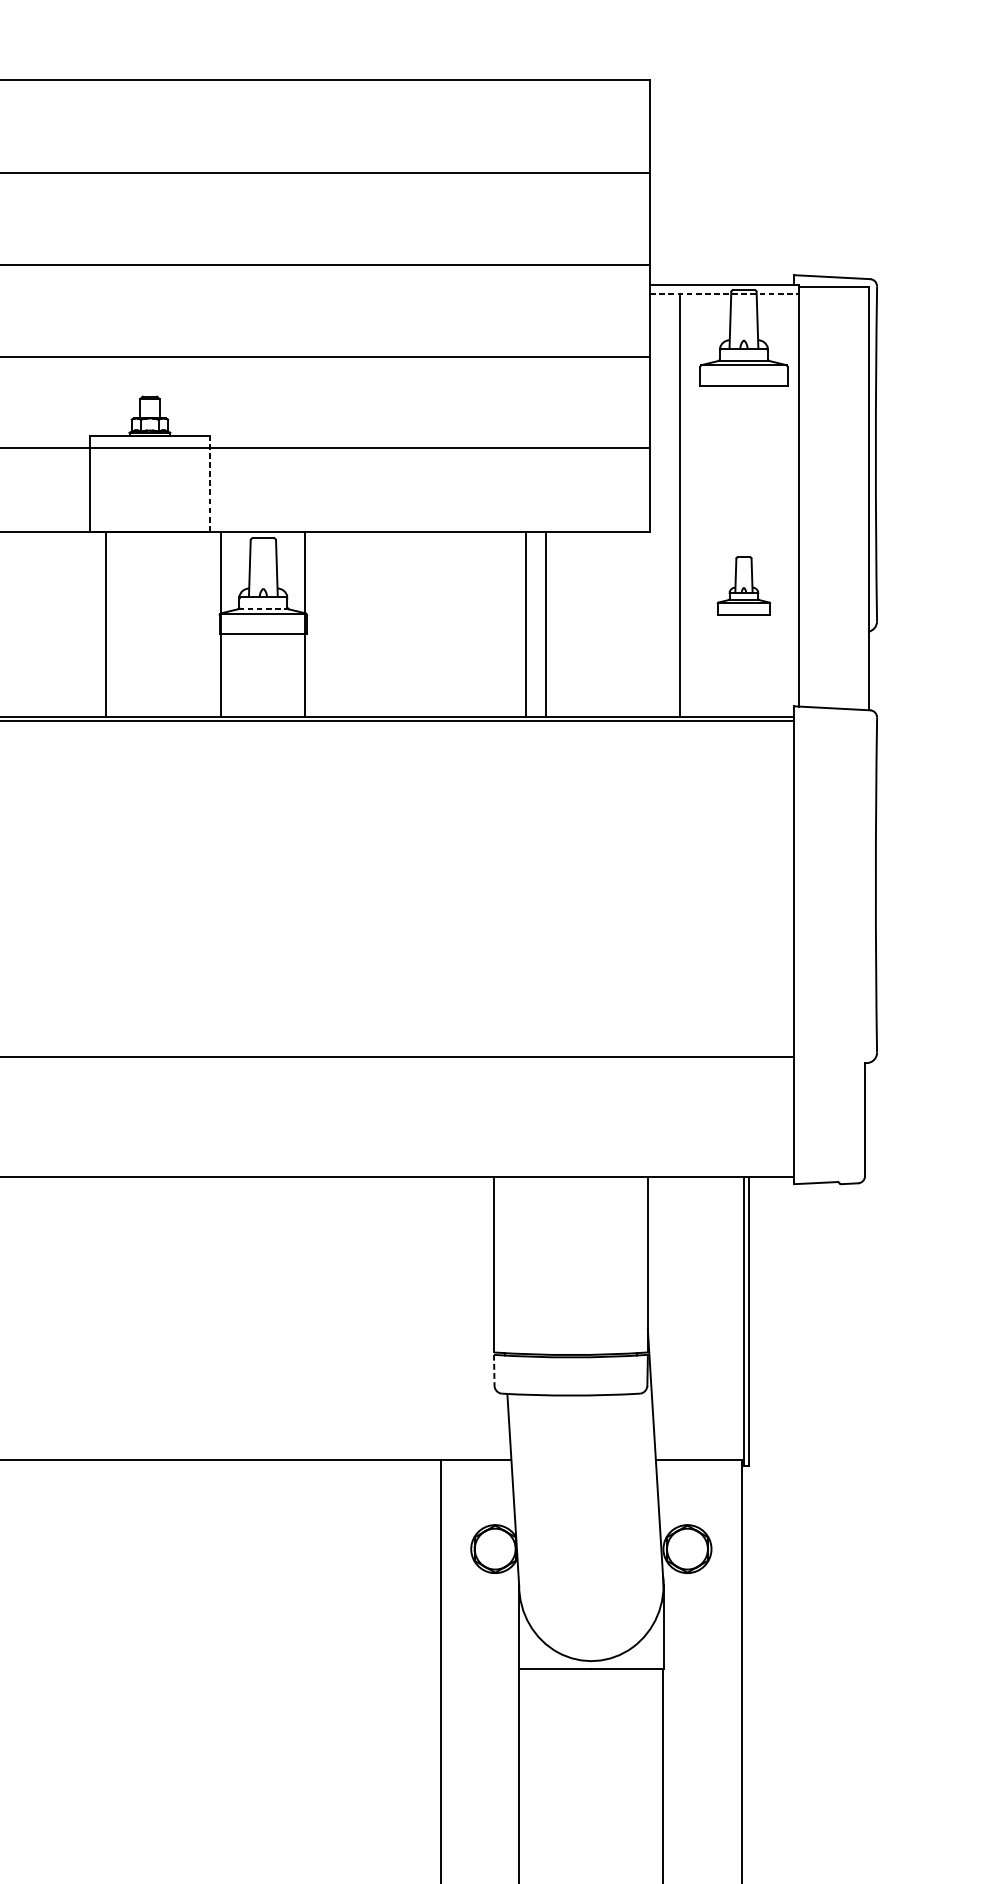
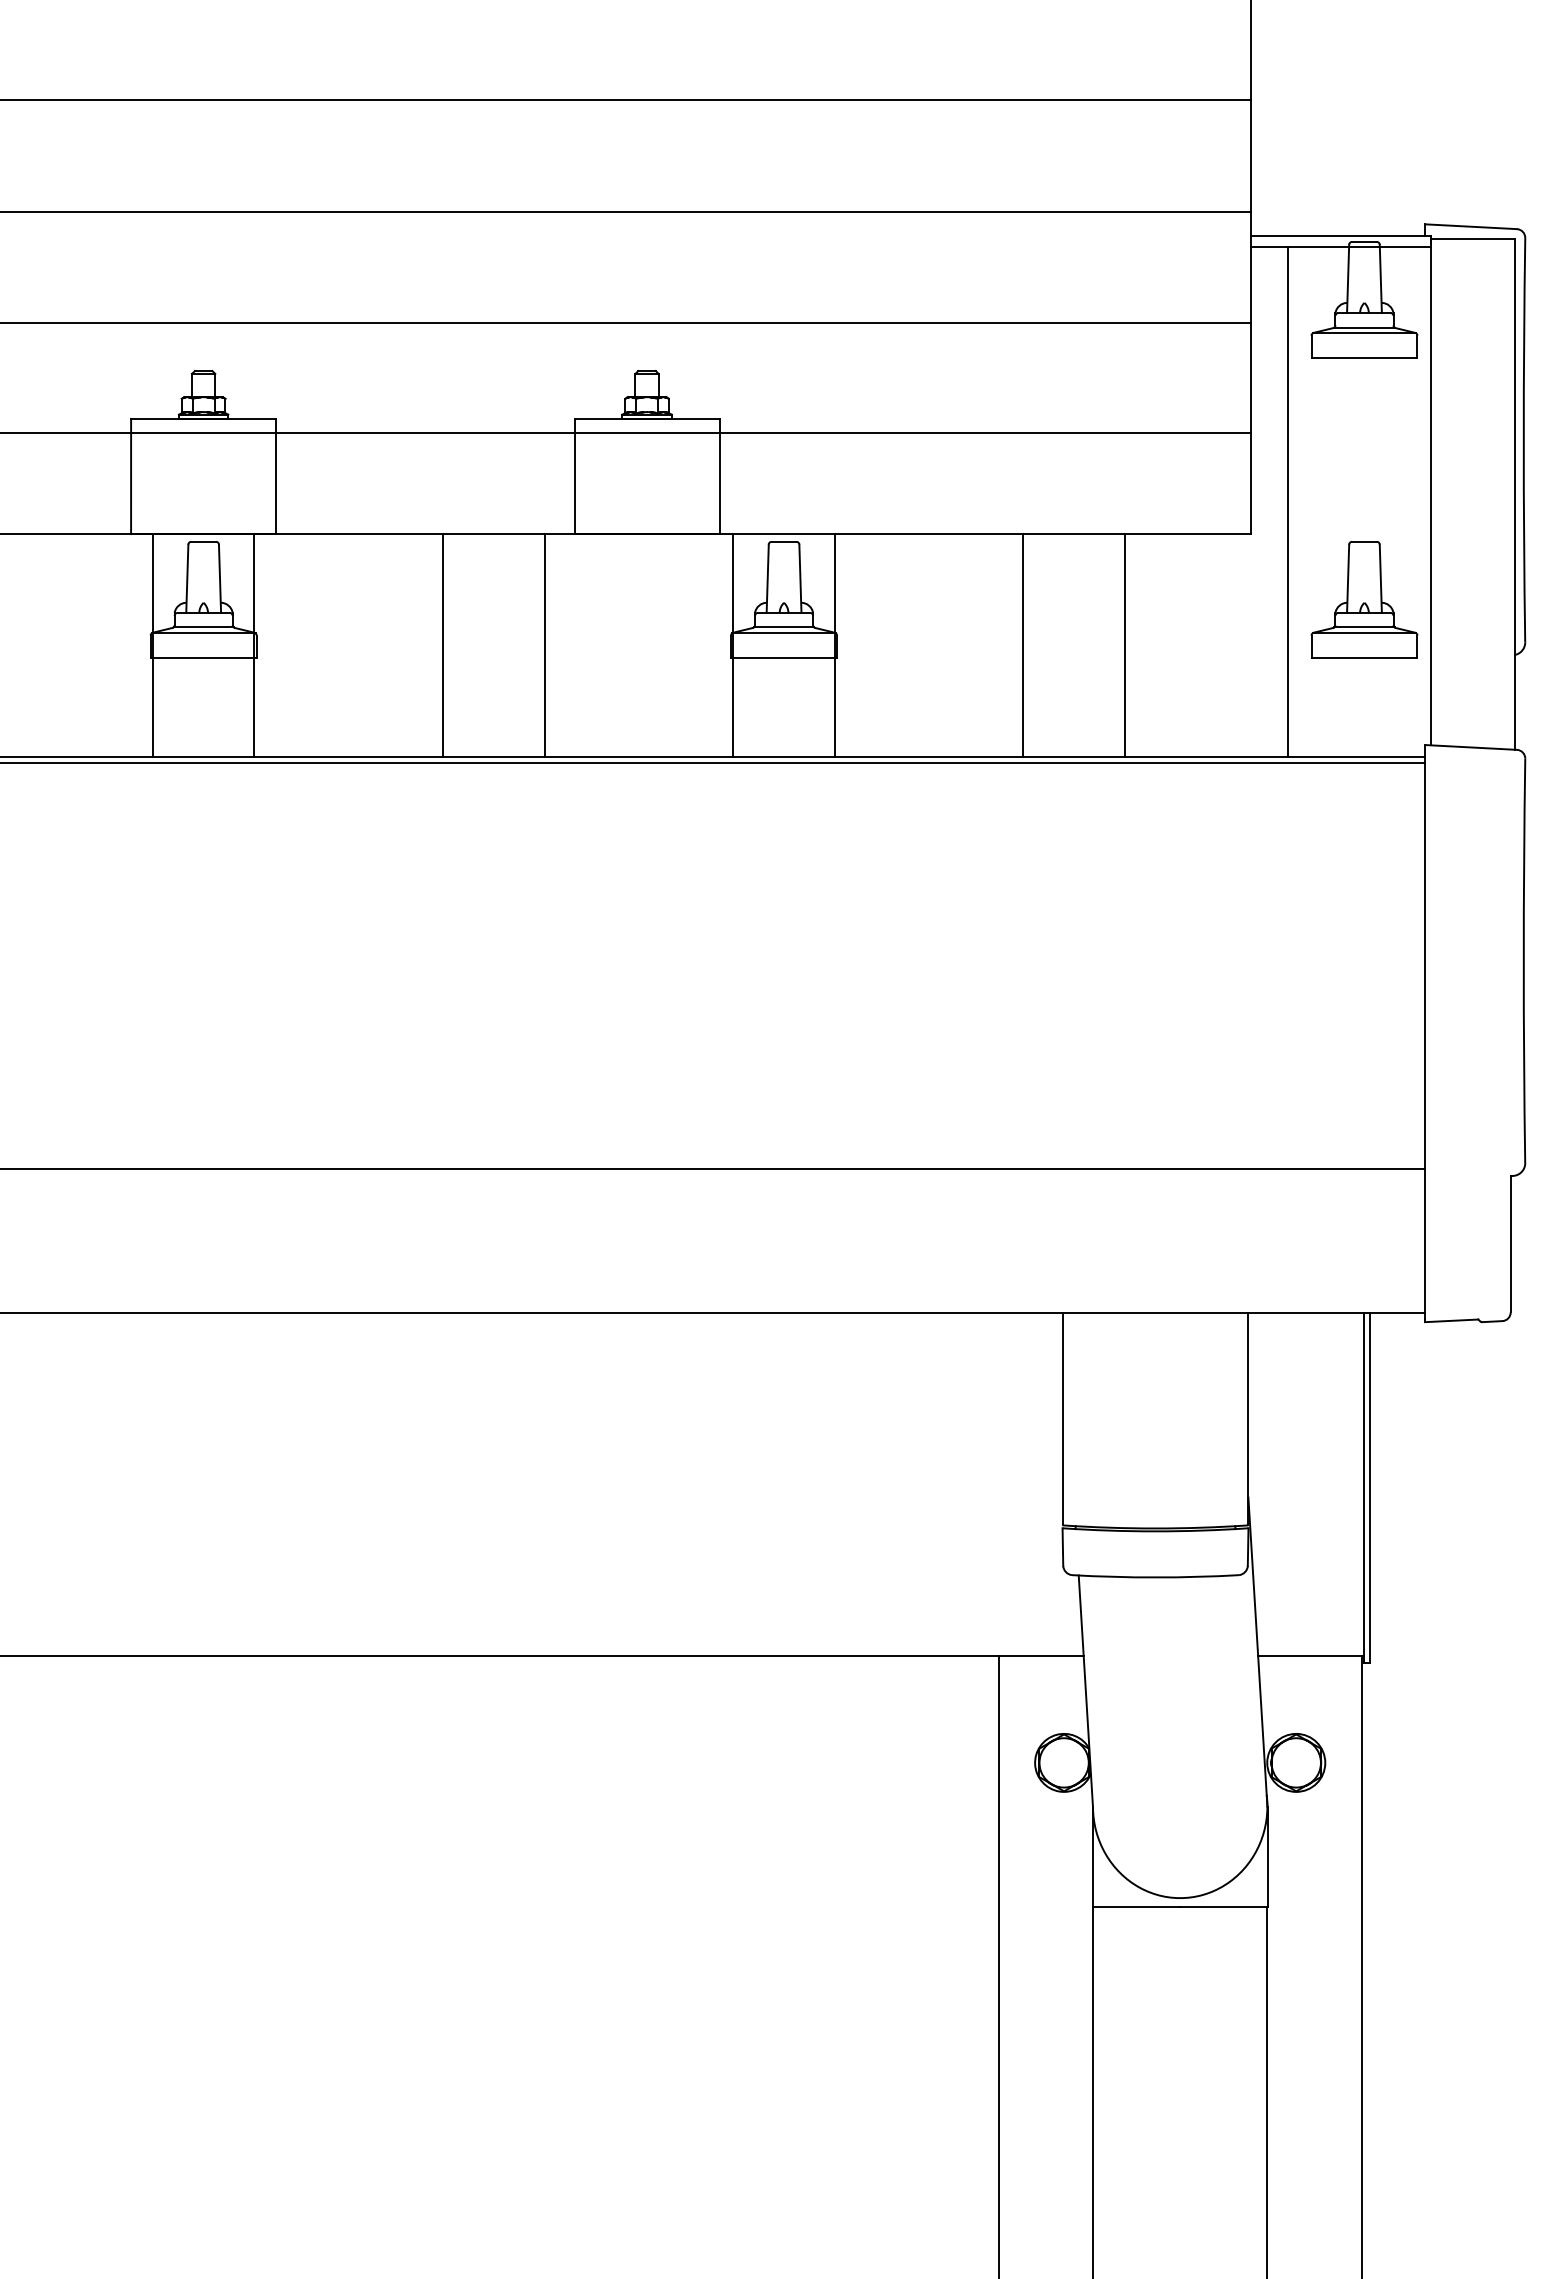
line: (724, 293) -> (1341, 246), dashed -> solid
line: (209, 483) -> (719, 476), dashed -> solid
part: (743, 585) -> (1364, 599), size x1.67
line: (263, 609) -> (784, 627), dashed -> solid
line: (105, 623) -> (544, 645), moved
line: (526, 623) -> (1023, 645), moved
line: (493, 1370) -> (1062, 1547), dashed -> solid

